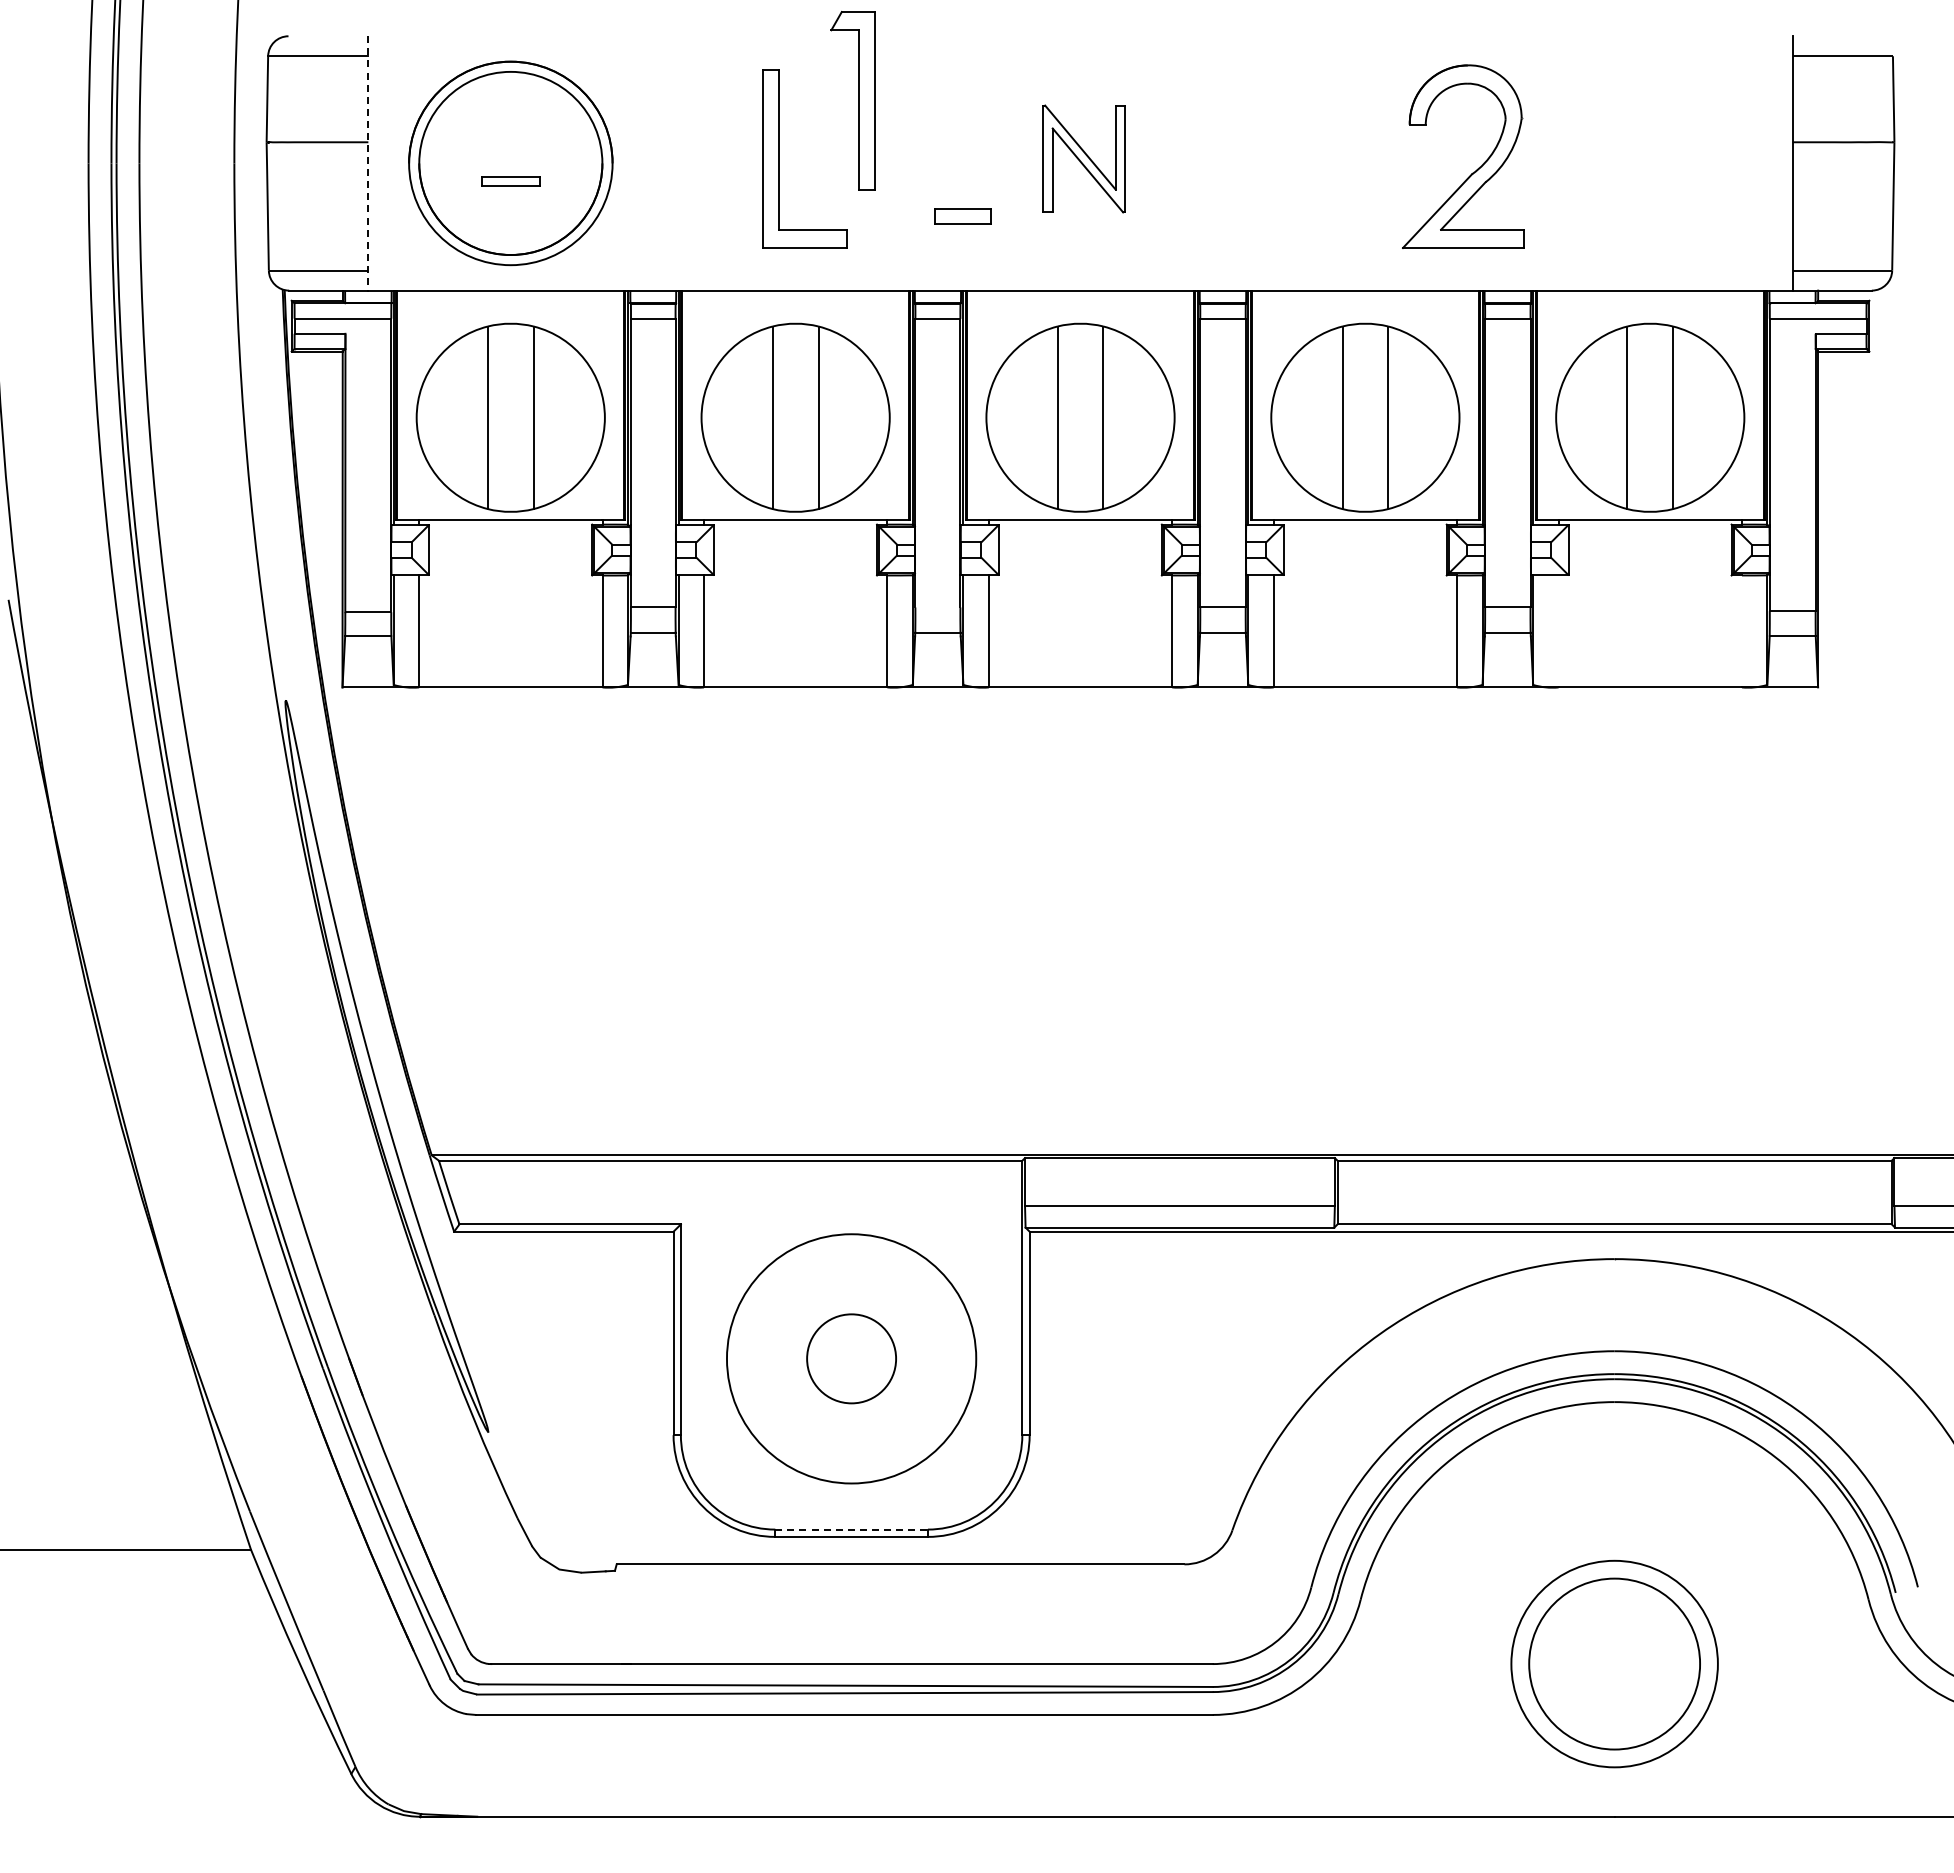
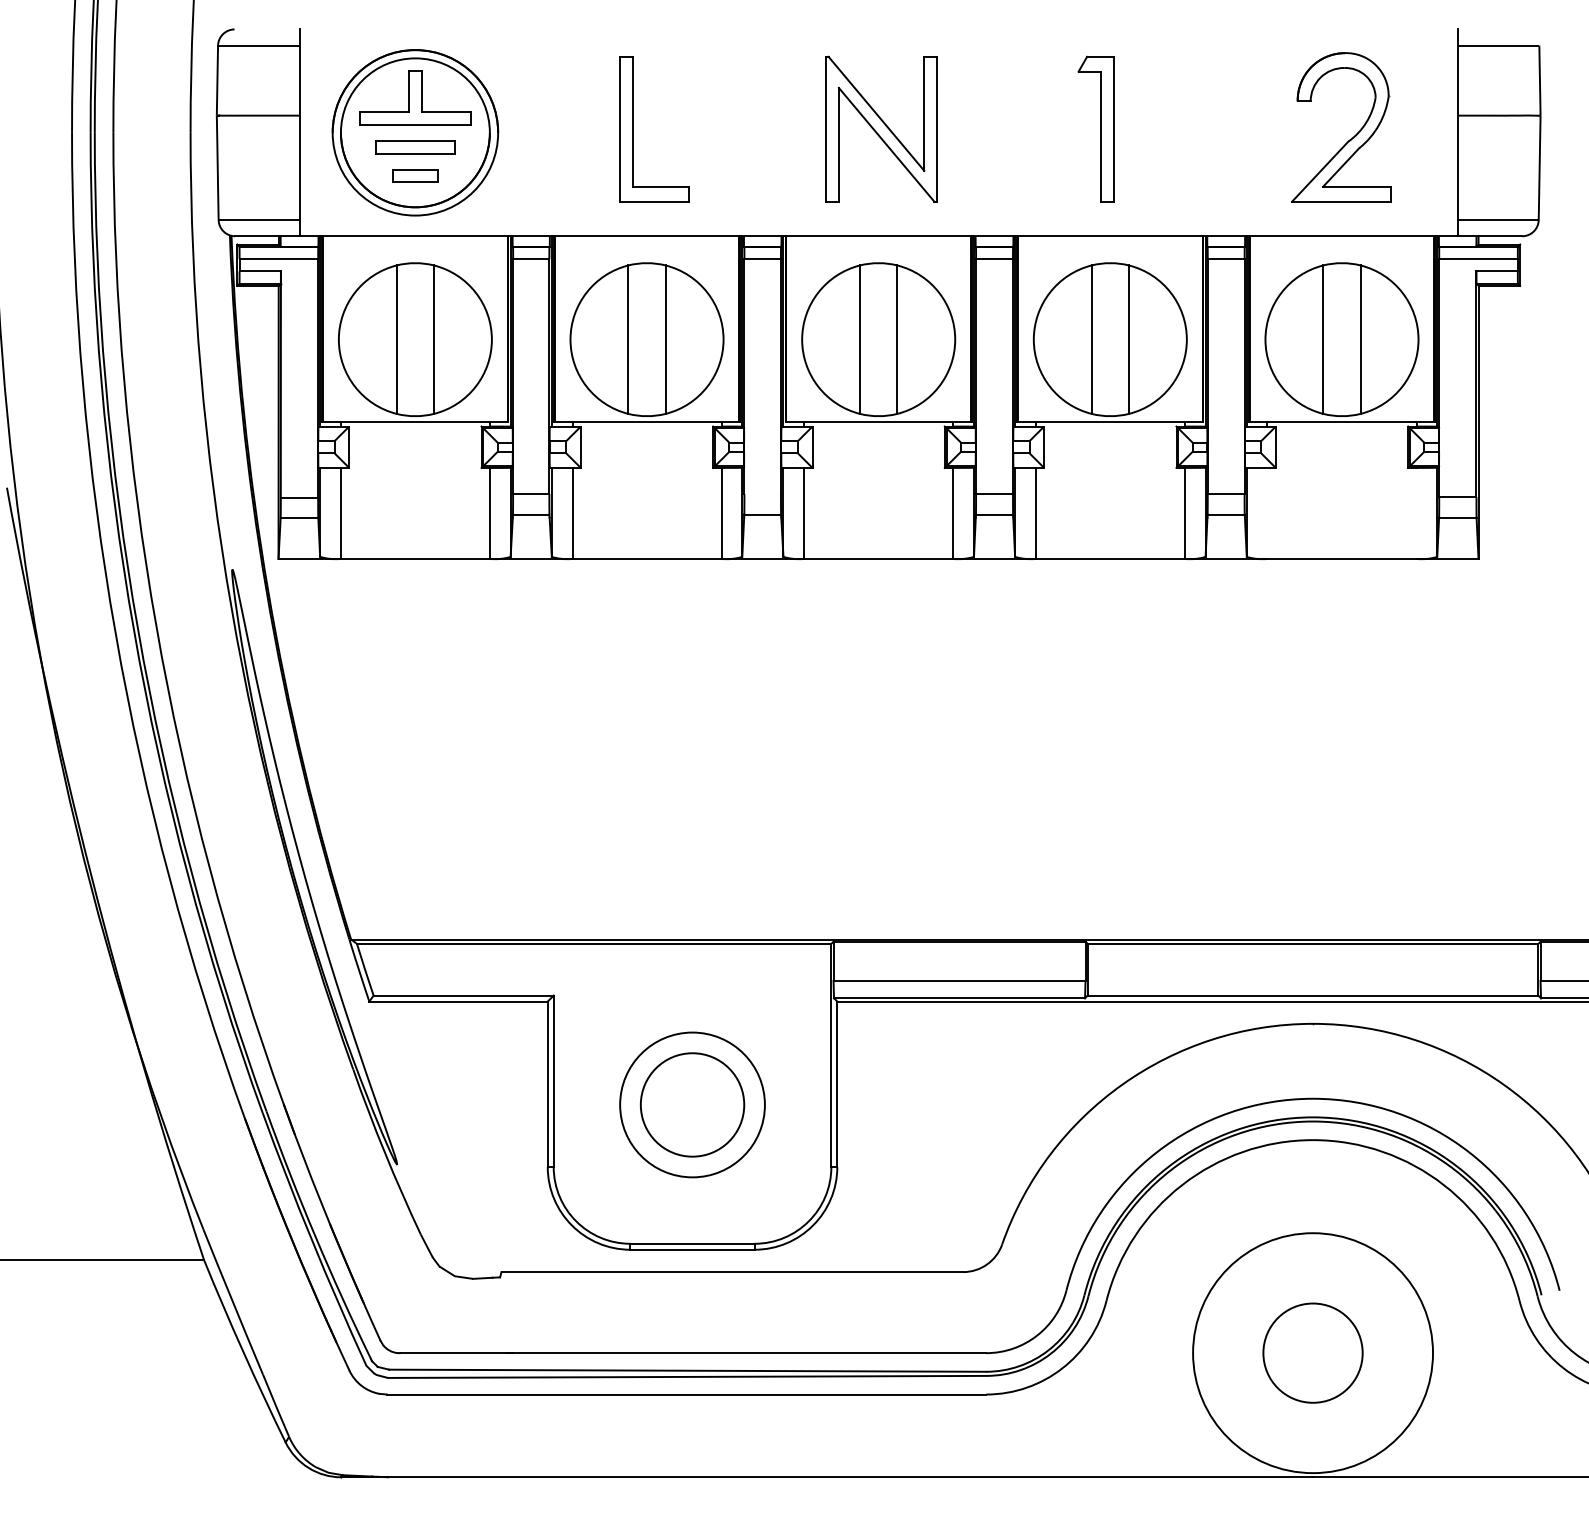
part: (852, 100) -> (1095, 128), moved
part: (510, 119) -> (415, 97), added
part: (1084, 158) -> (881, 128), size x1.67
line: (368, 163) -> (299, 132), dashed -> solid
part: (1472, 172) -> (1348, 140), moved
part: (510, 181) -> (415, 147), size x1.67
part: (962, 216) -> (415, 175), moved
circle: (851, 1358) -> (692, 1104), size x0.71
circle: (851, 1358) -> (692, 1104), size x1.43
line: (852, 1529) -> (693, 1243), dashed -> solid
circle: (1614, 1663) -> (1312, 1352), size x1.43
circle: (1614, 1664) -> (1312, 1353), size x0.71

